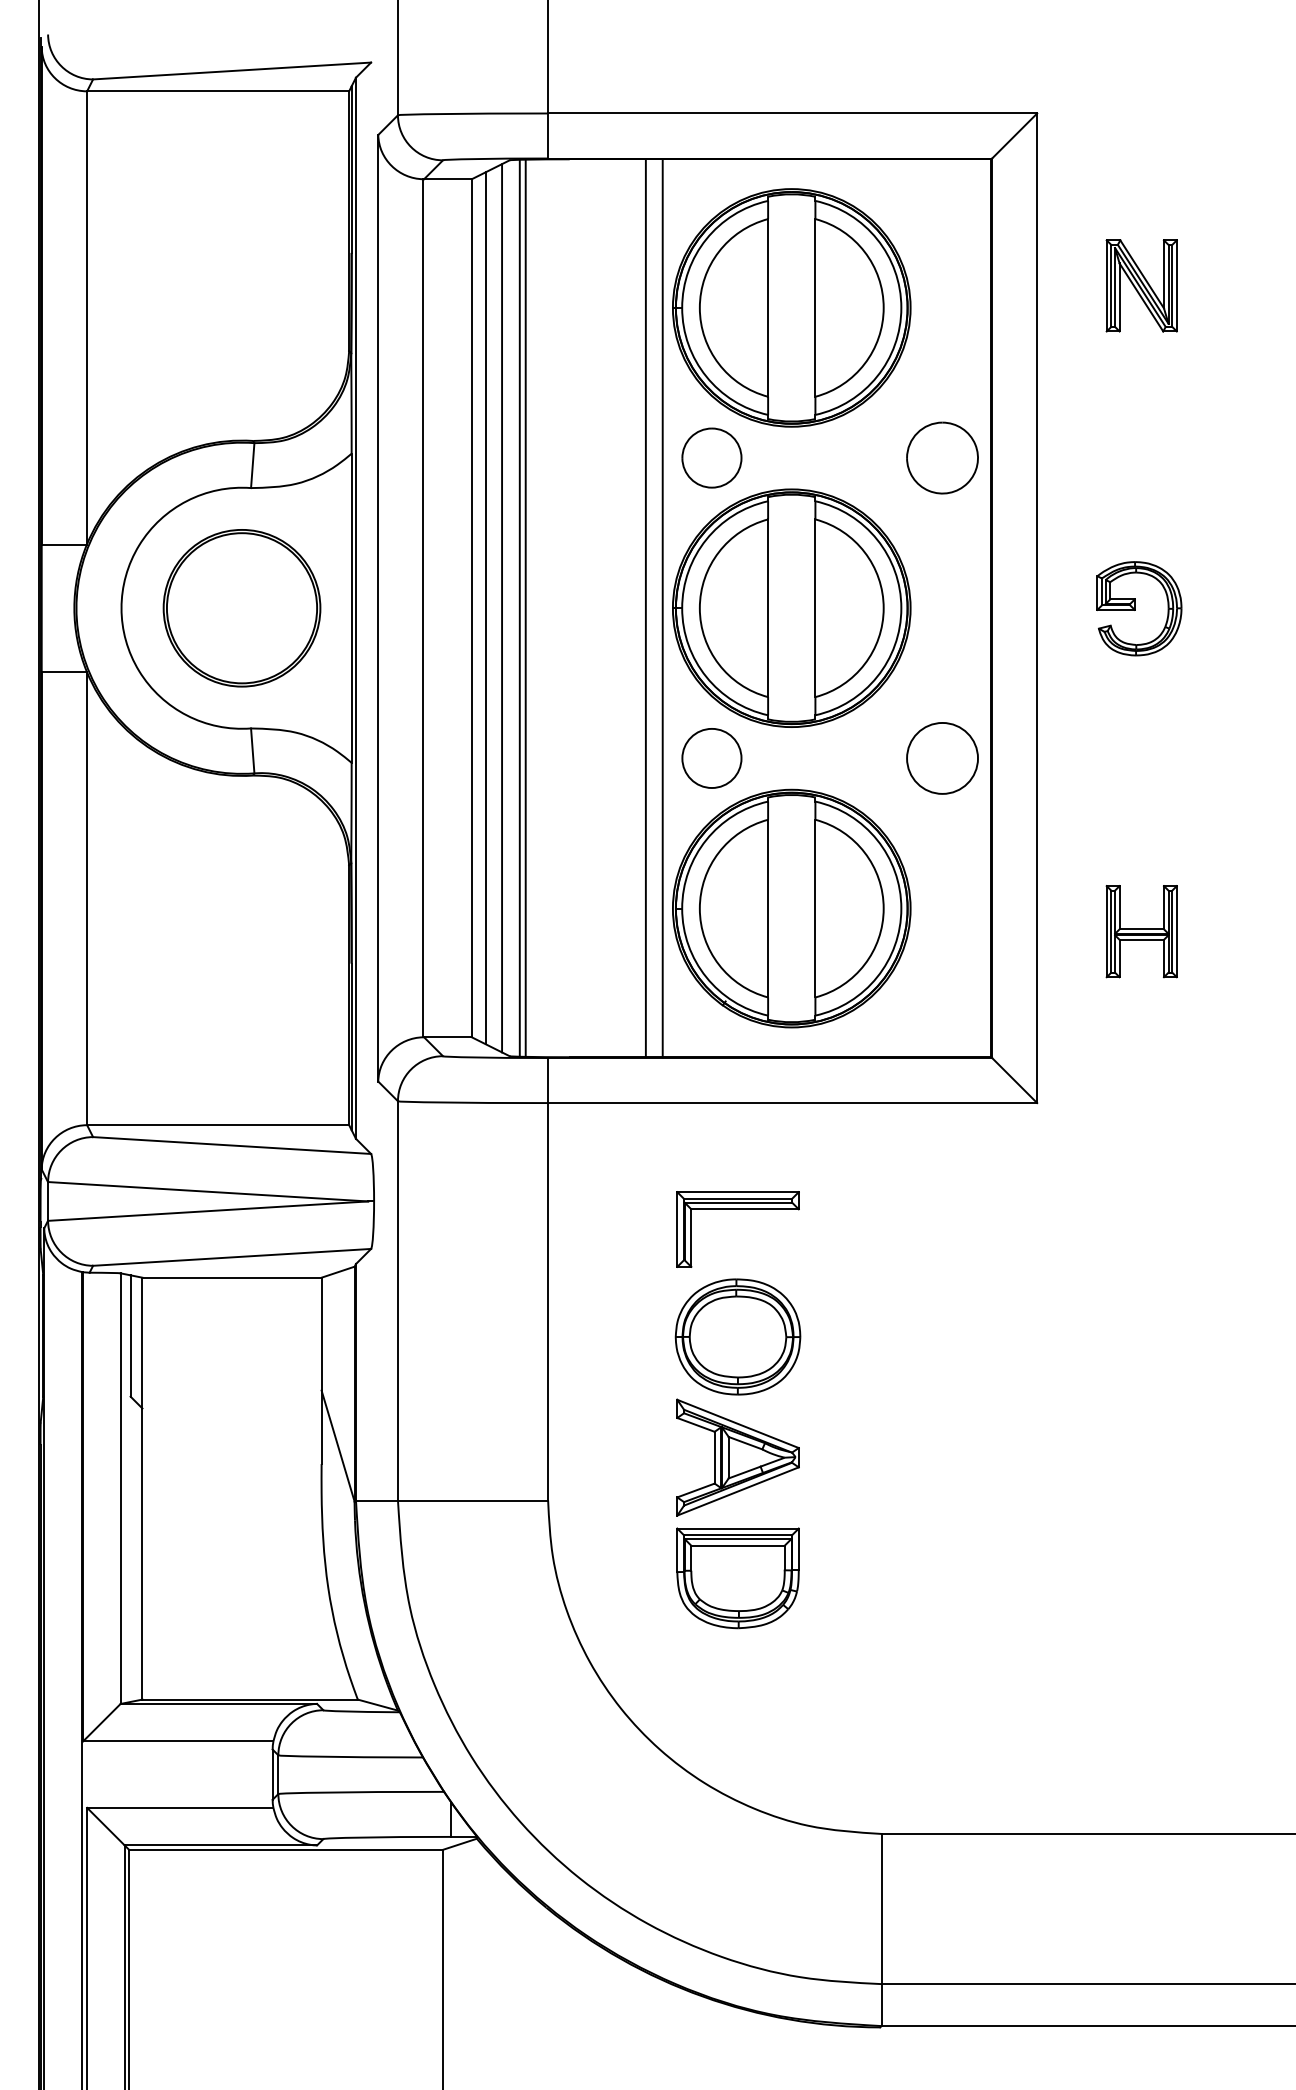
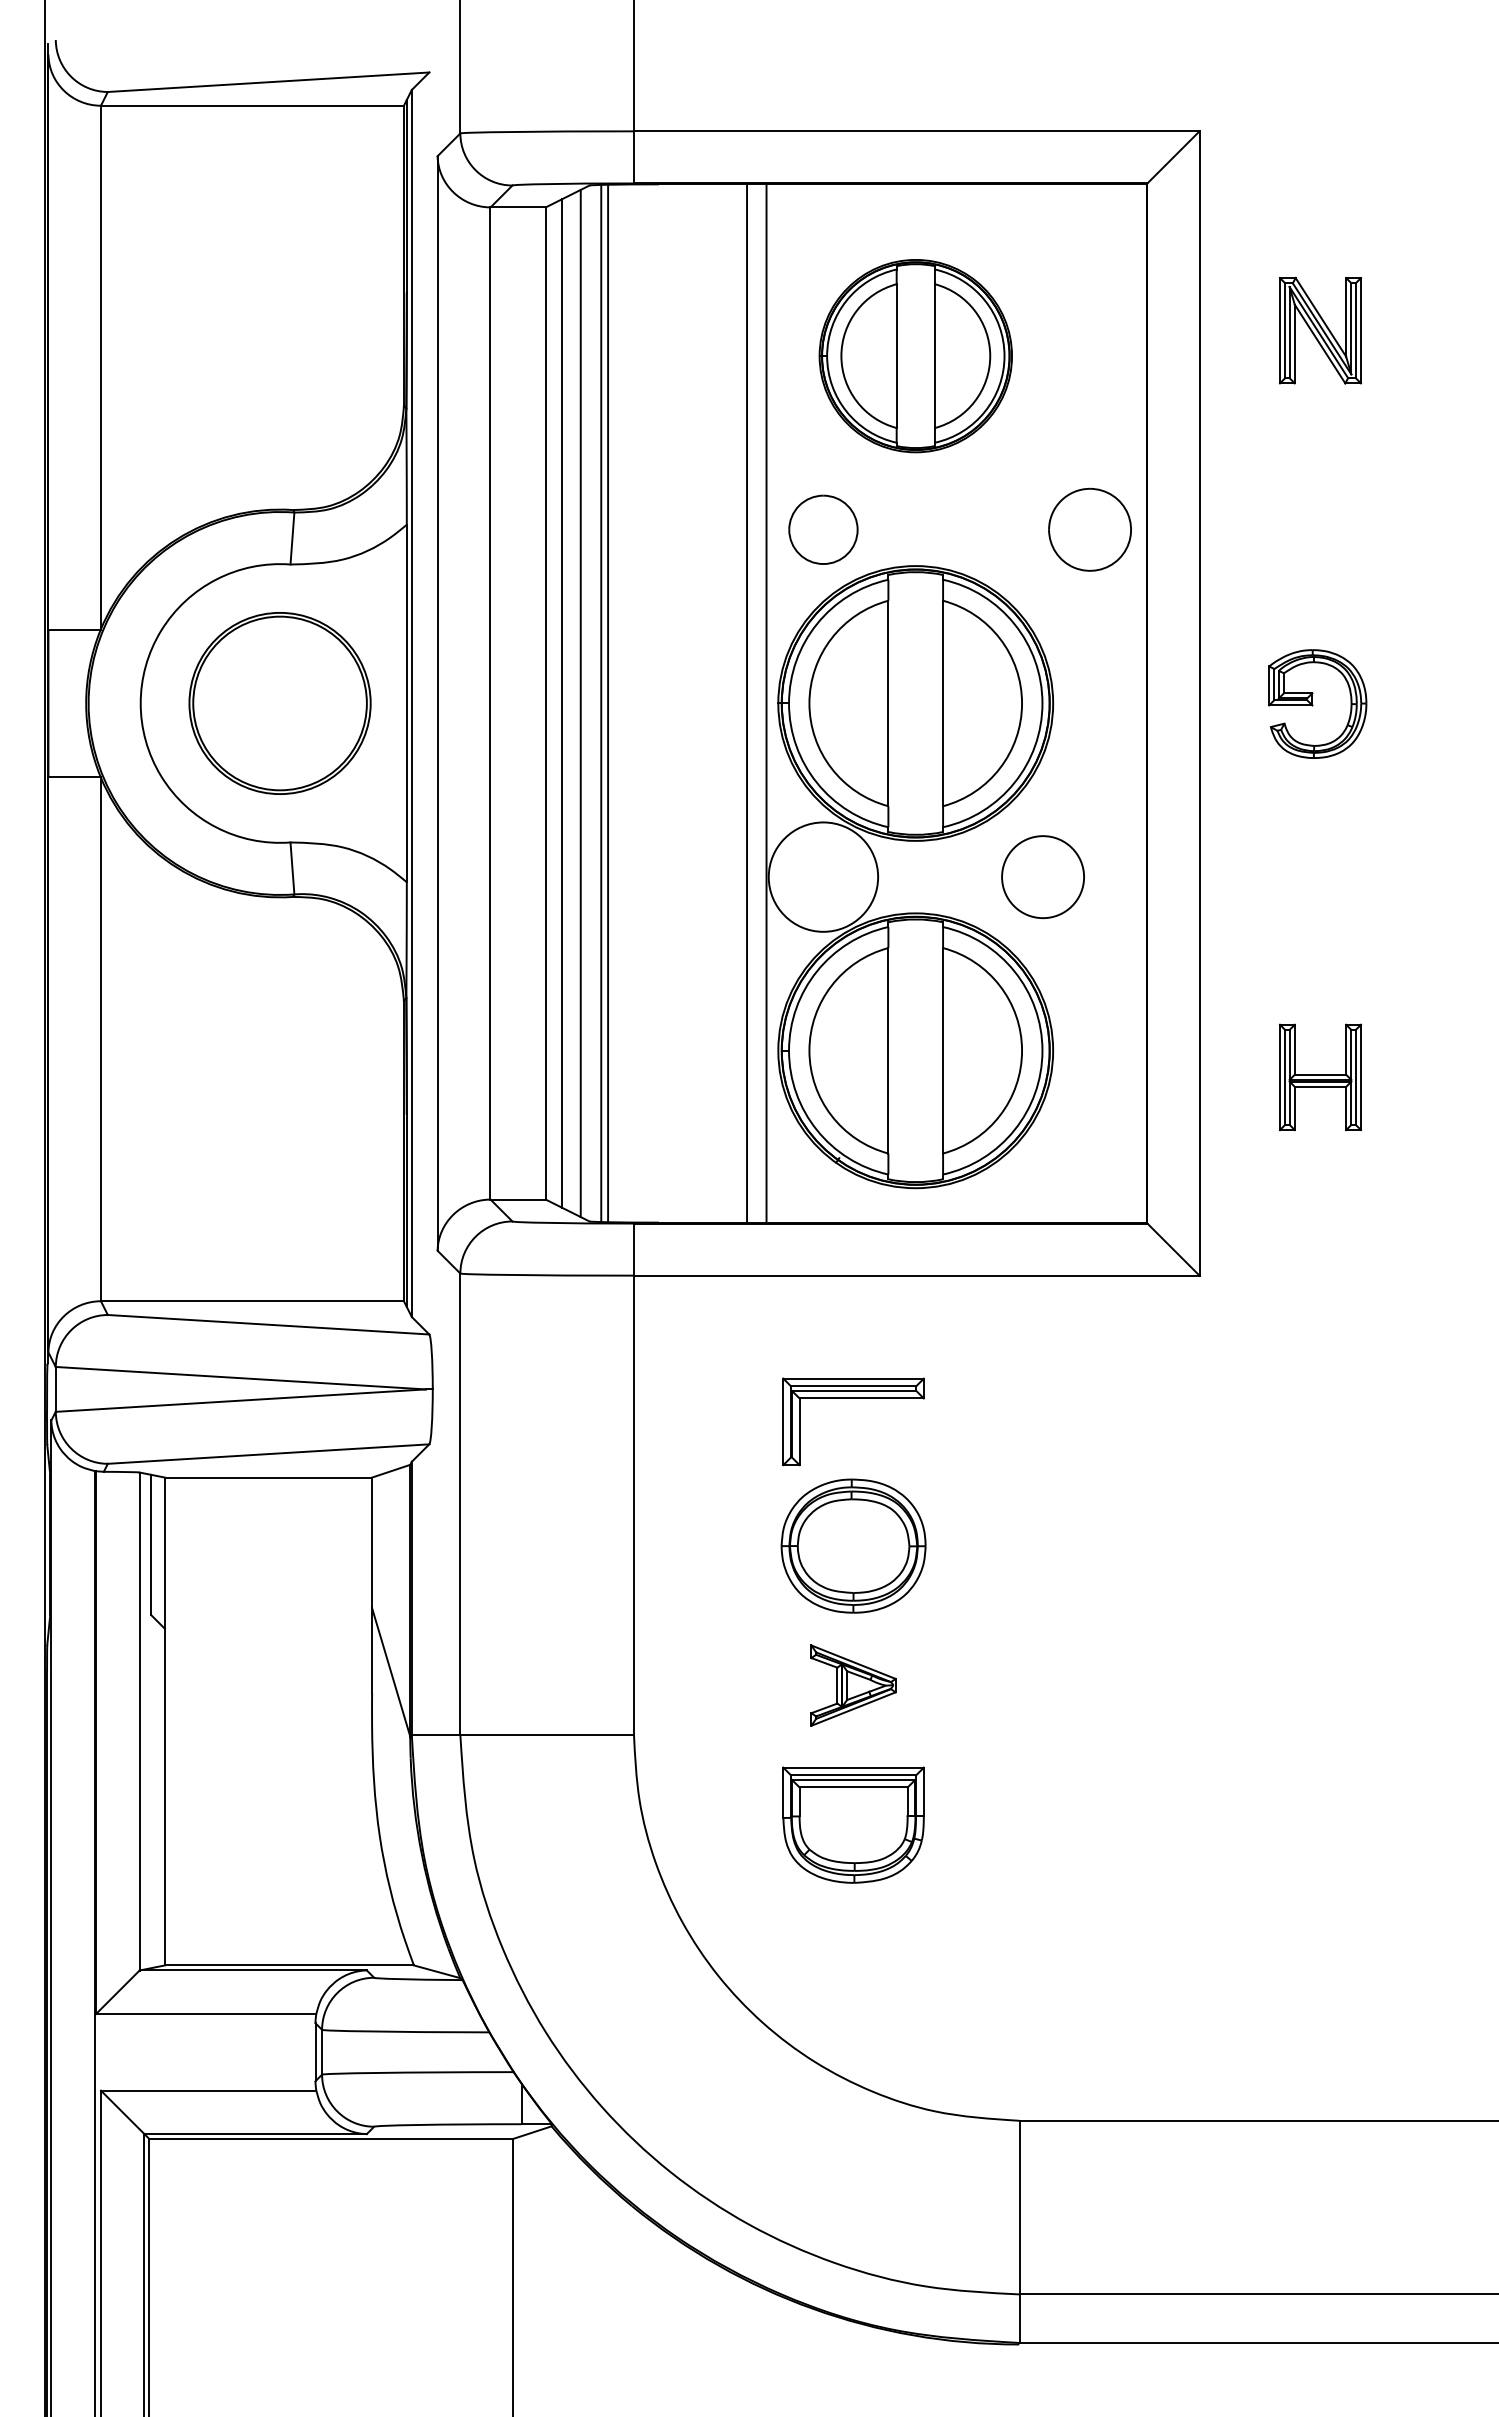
part: (791, 307) -> (915, 355), size x0.7
circle: (711, 757) -> (823, 876), size x1.6
circle: (942, 758) -> (1042, 877), moved
part: (737, 1457) -> (853, 1685), size x0.6

